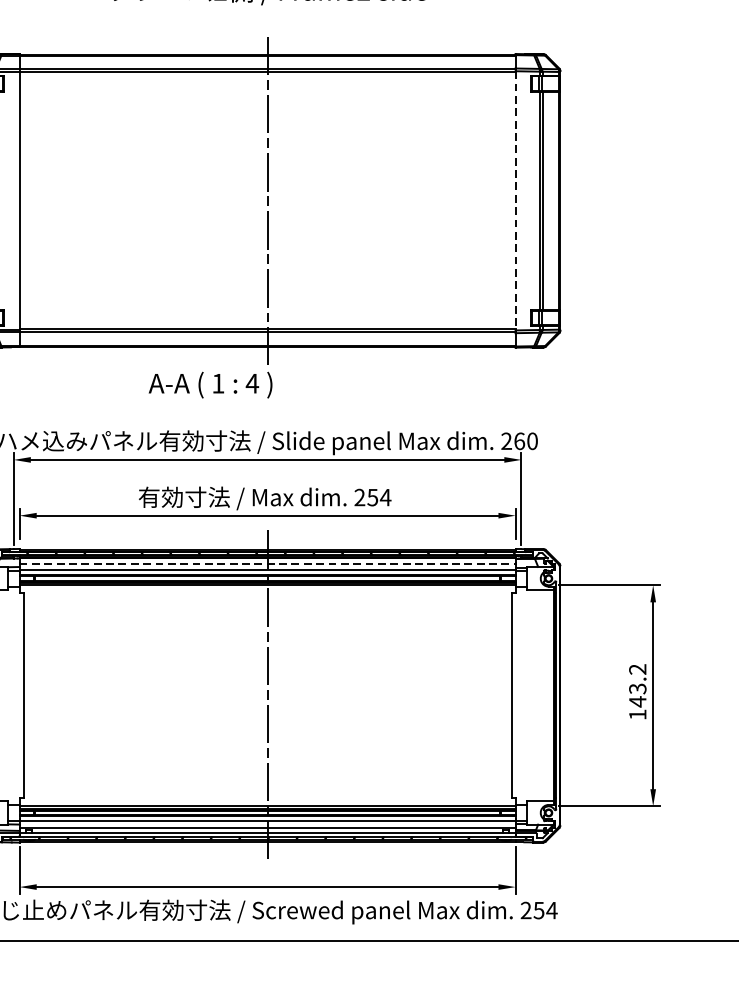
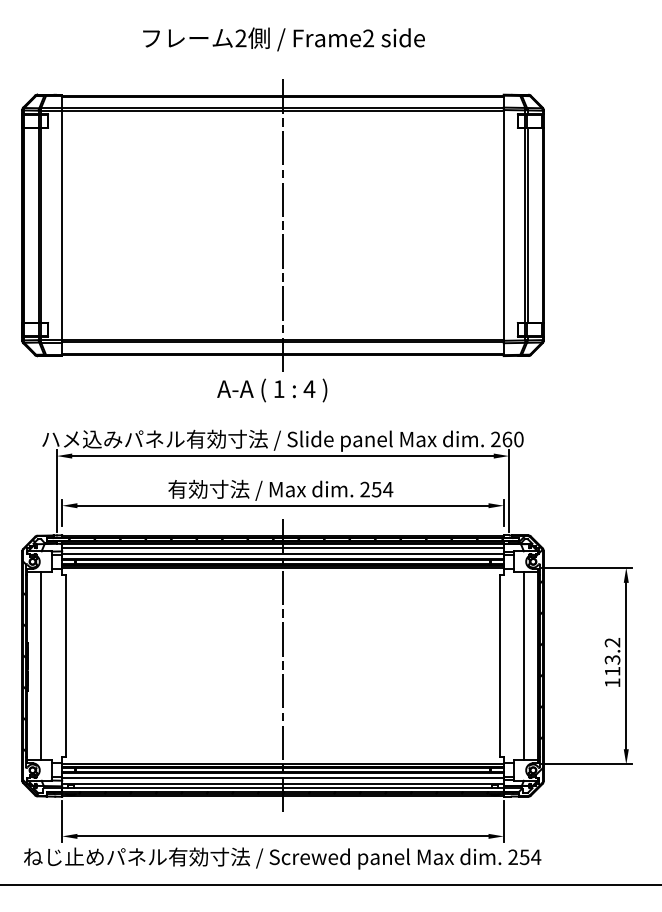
line: (515, 200) -> (503, 225), dashed -> solid
text: (210, 385) -> (272, 390), moved
line: (267, 563) -> (282, 548), dashed -> solid
hatch: (545, 692) -> (530, 663), added
line: (538, 695) -> (524, 665), added
text: (637, 701) -> (612, 671), 143.2 -> 113.2

